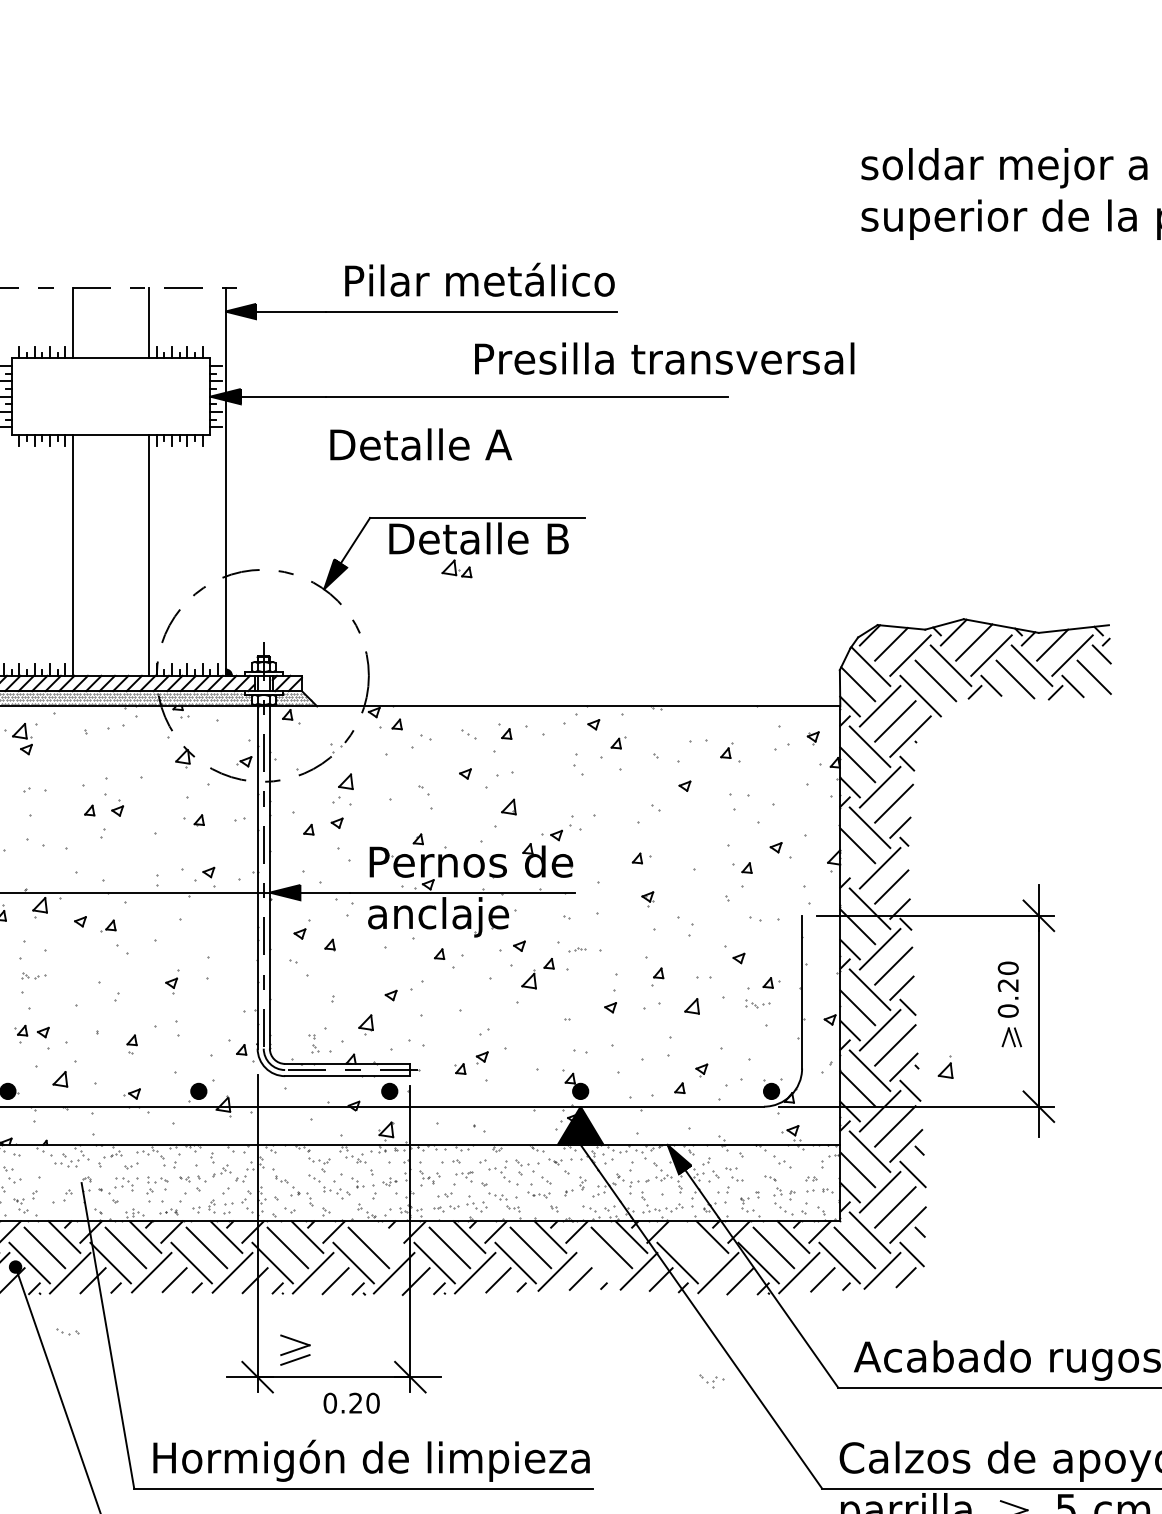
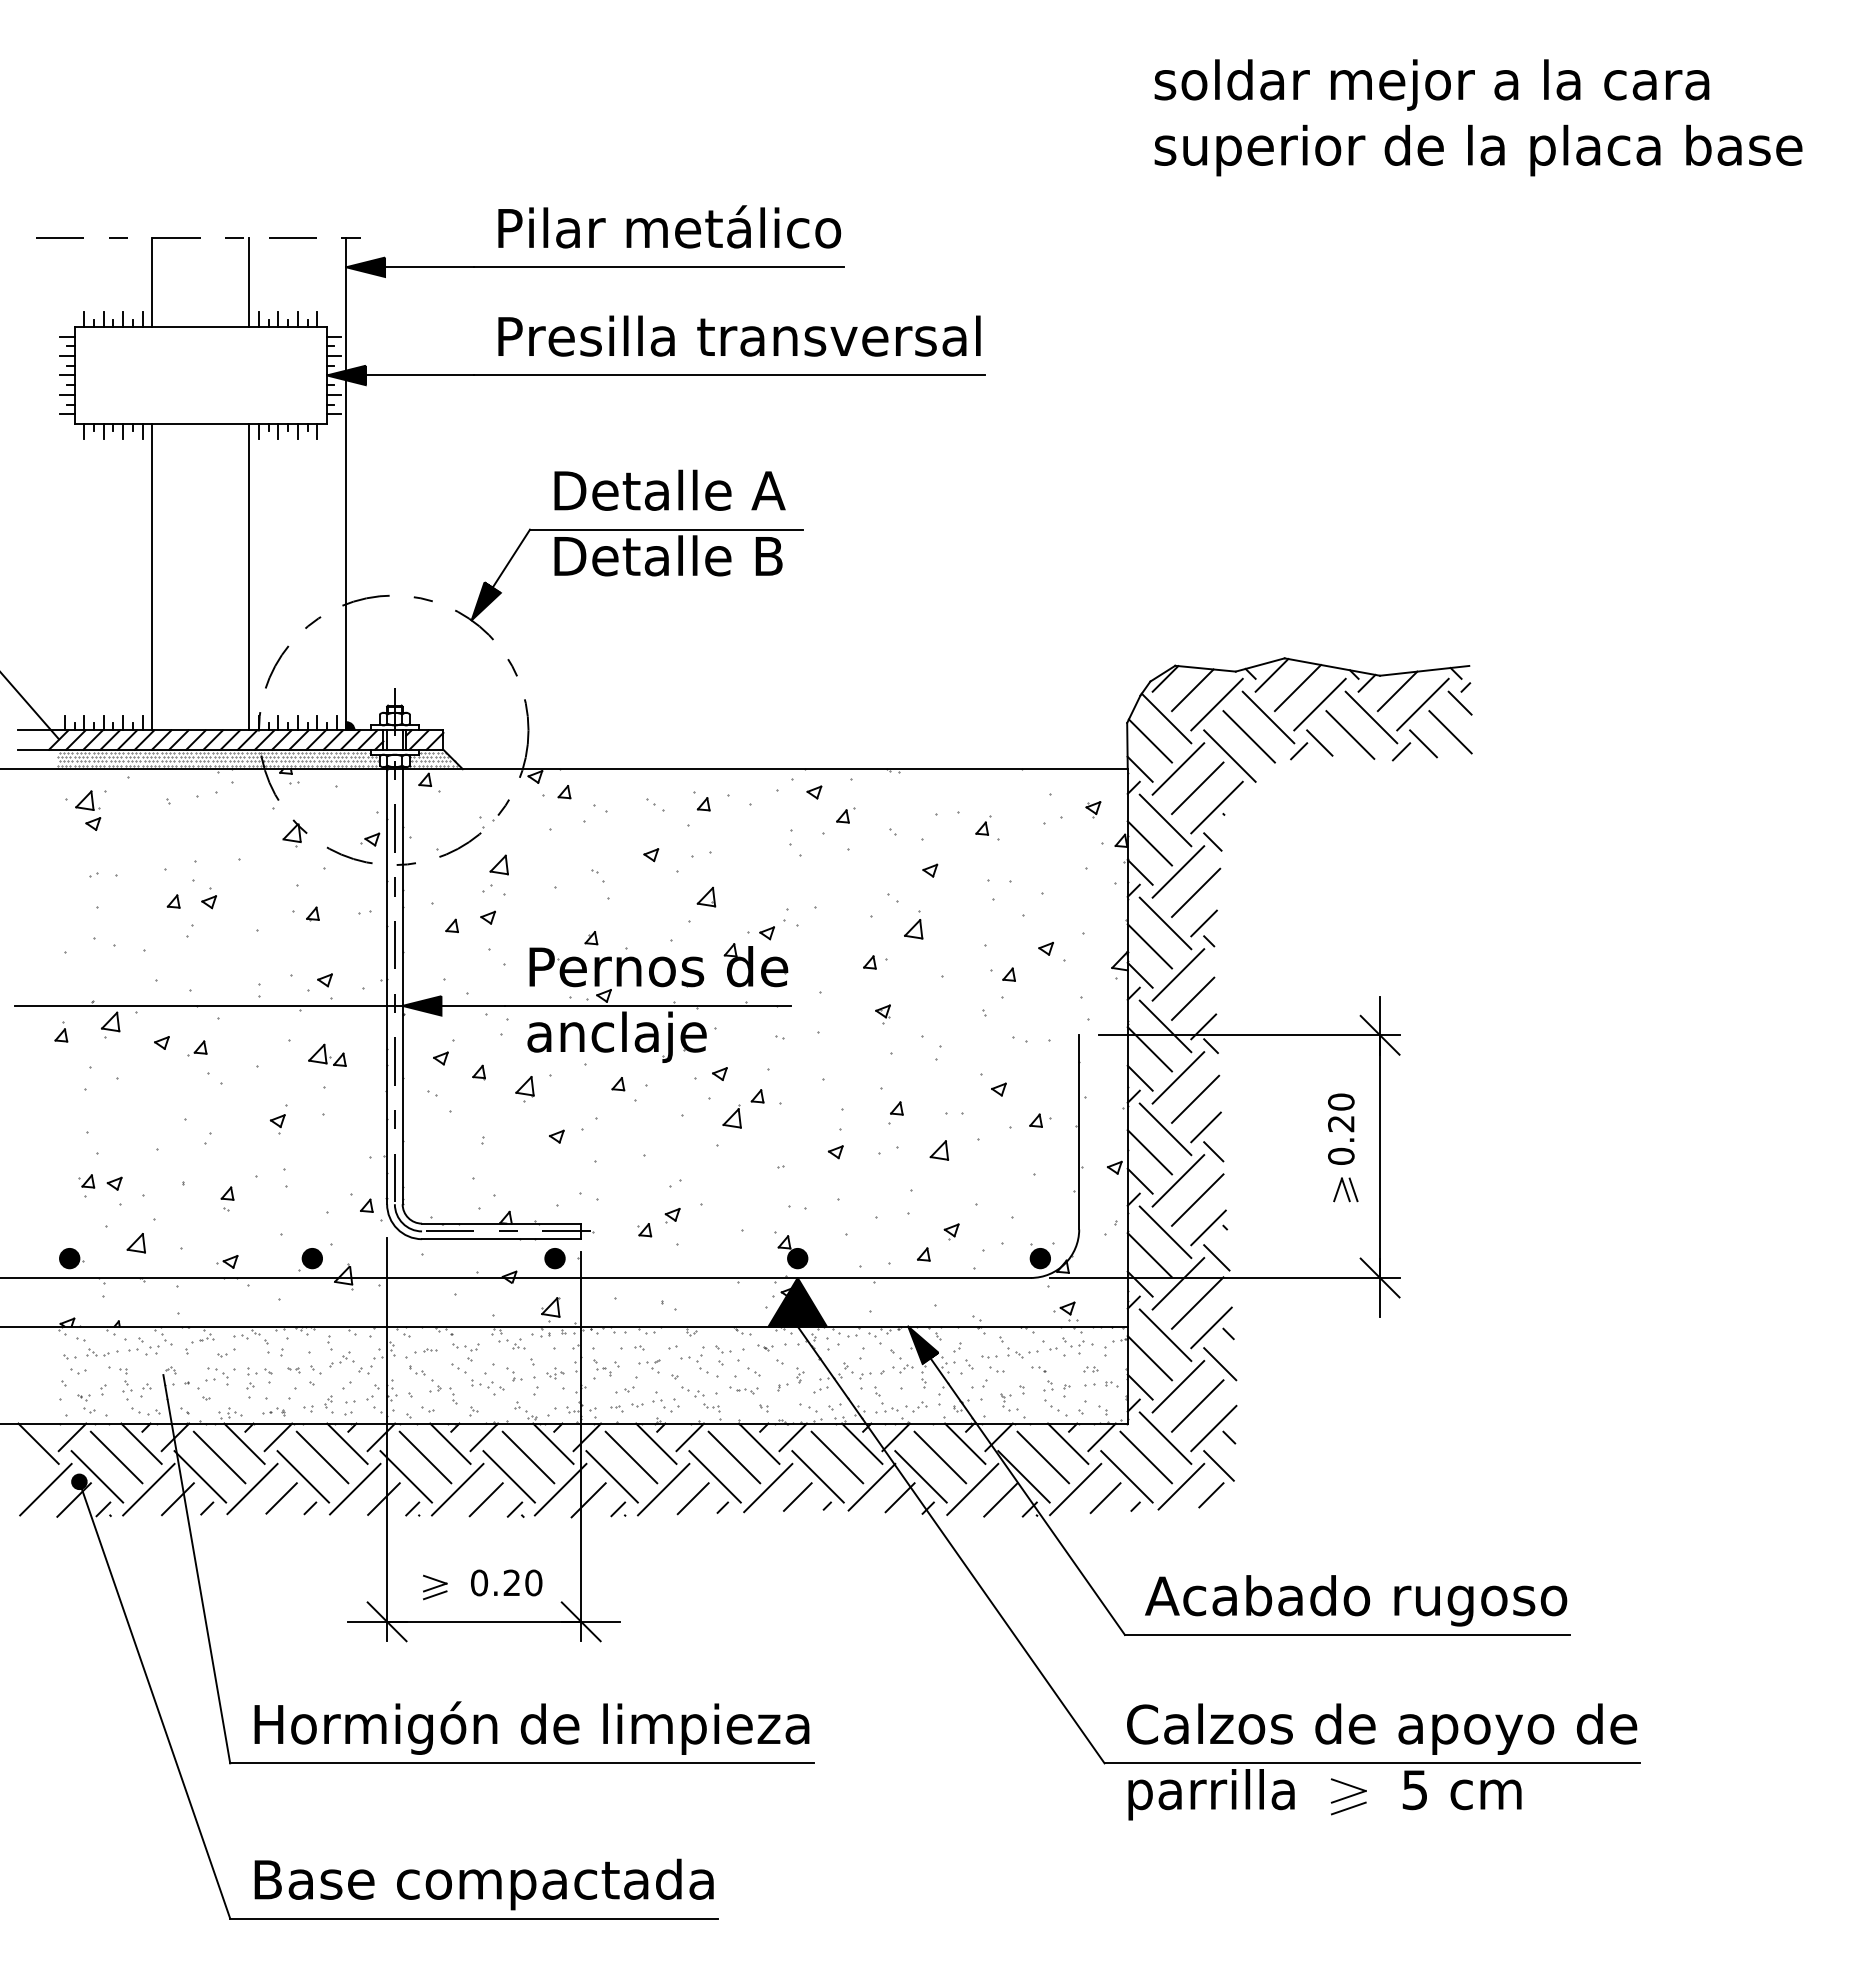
text: (664, 358) -> (739, 335), moved
text: (420, 443) -> (669, 489), moved
part: (456, 568) -> (327, 1054), moved
line: (849, 867) -> (1139, 974), added
part: (576, 949) -> (425, 1350), moved
part: (33, 975) -> (102, 1352), moved
part: (757, 1004) -> (1022, 1352), moved
part: (365, 1025) -> (524, 1089), moved
part: (313, 1044) -> (125, 1380), moved
part: (945, 1066) -> (913, 924), moved
line: (388, 1236) -> (553, 1443), added
line: (692, 1247) -> (940, 1457), added
line: (596, 1262) -> (817, 1476), added
part: (67, 1332) -> (145, 1411), moved
part: (295, 1350) -> (435, 1587), size x0.62
part: (711, 1380) -> (1077, 1345), moved
text: (351, 1402) -> (506, 1582), moved

